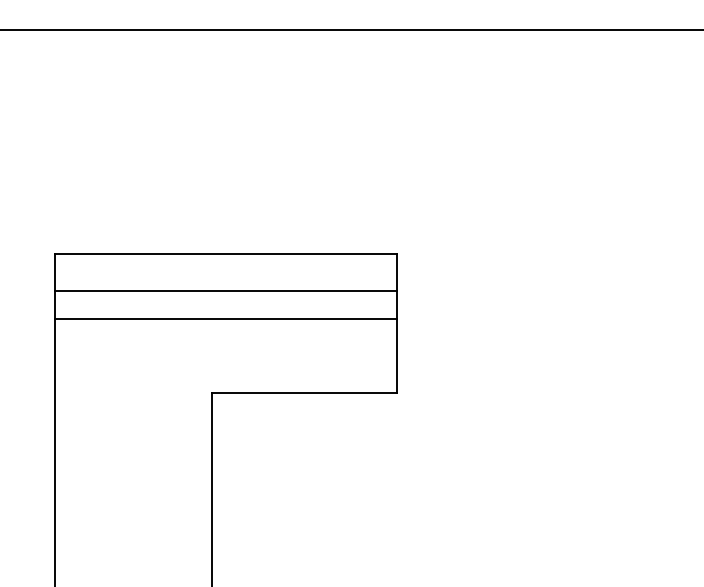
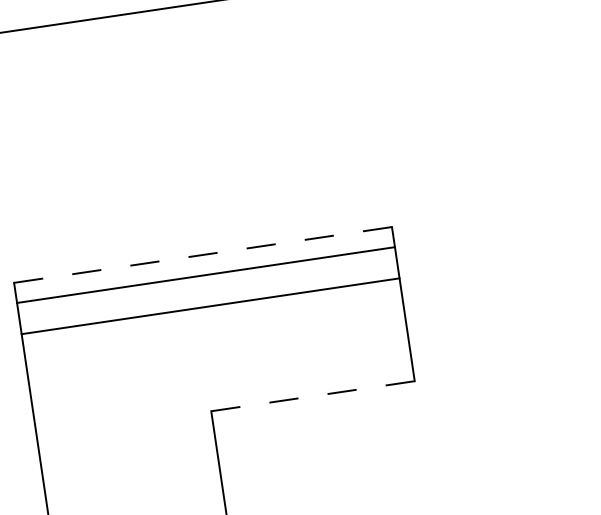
line: (225, 253) -> (202, 254), solid -> dashed
line: (225, 290) -> (205, 274), moved
line: (225, 319) -> (210, 306), moved
line: (305, 393) -> (314, 396), solid -> dashed

